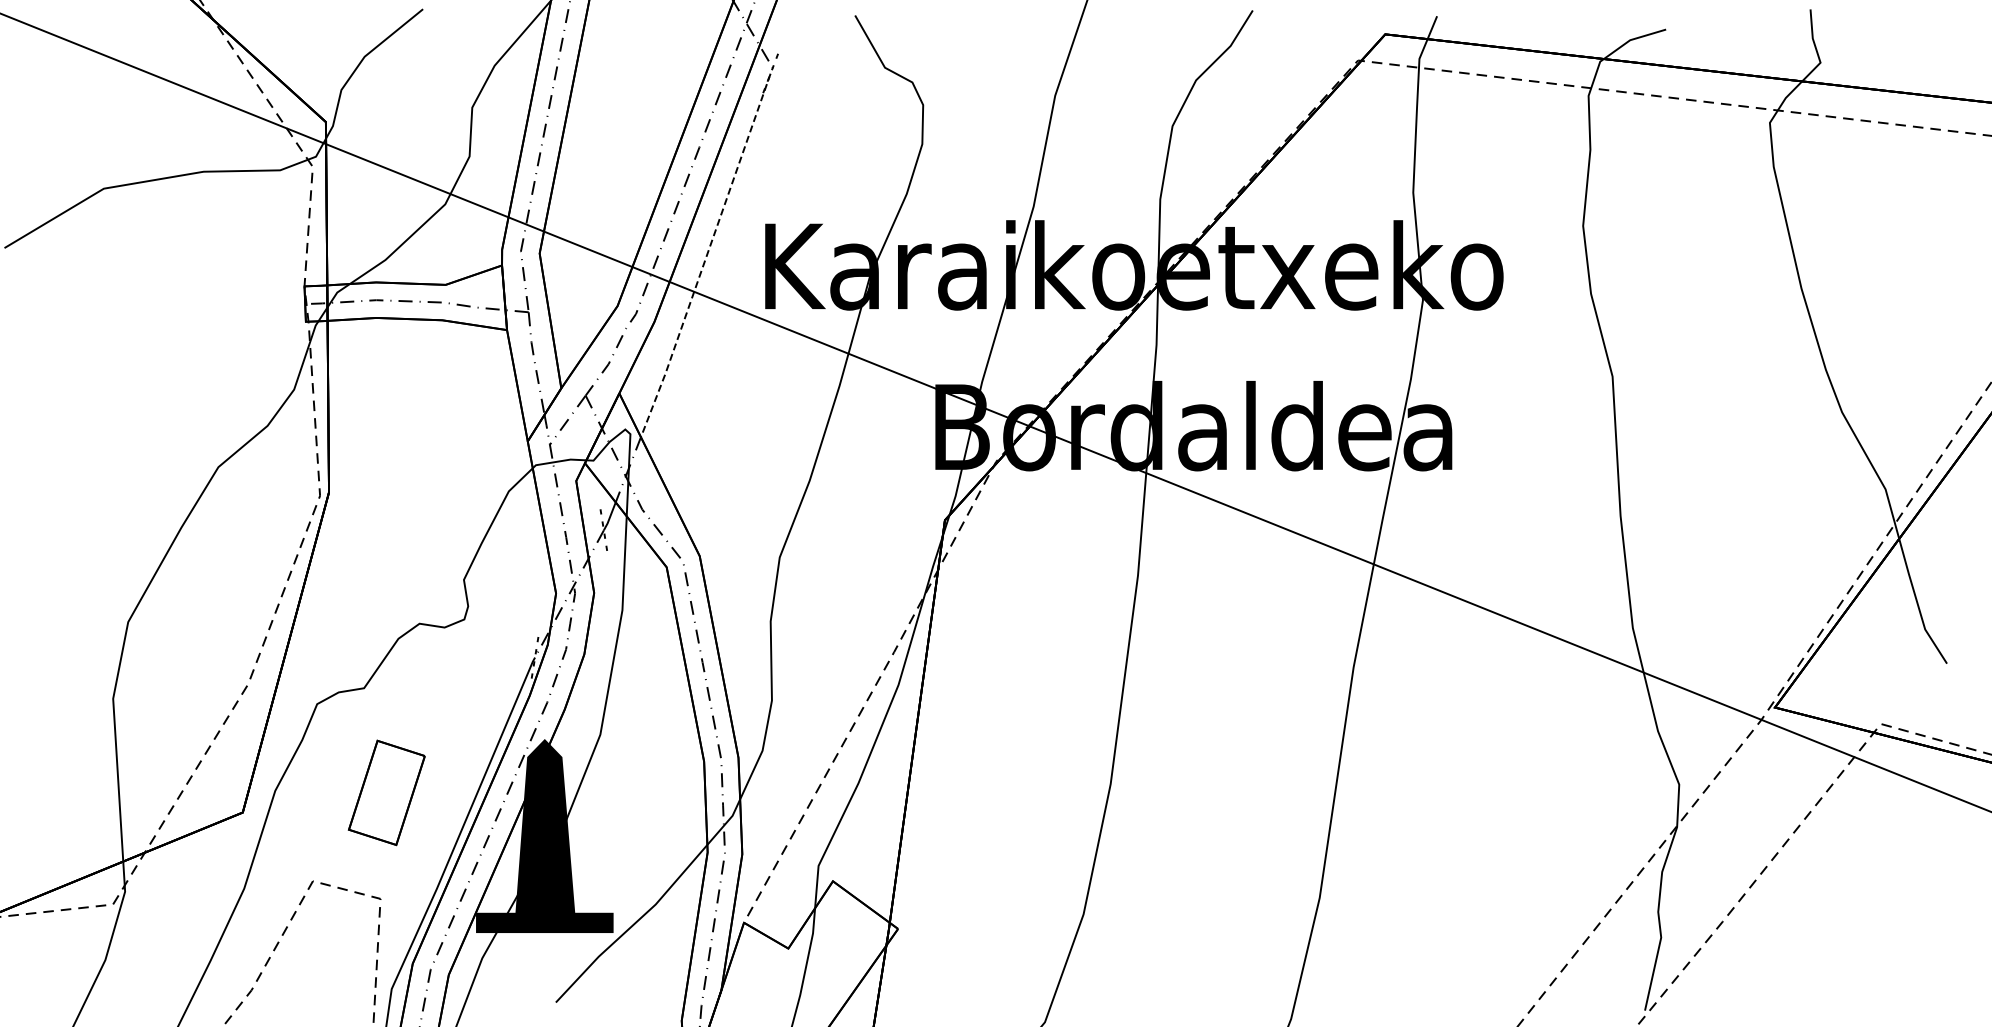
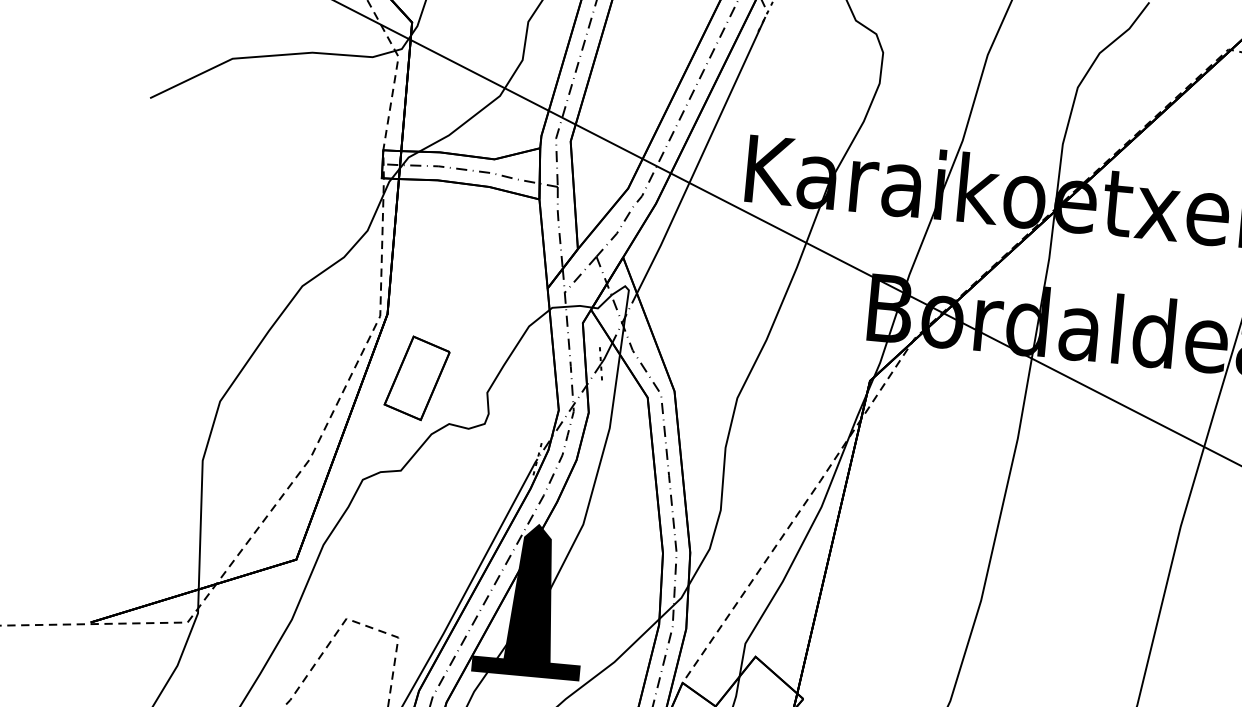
line: (706, 256) -> (701, 156), dashed -> solid
part: (386, 792) -> (416, 377), moved

